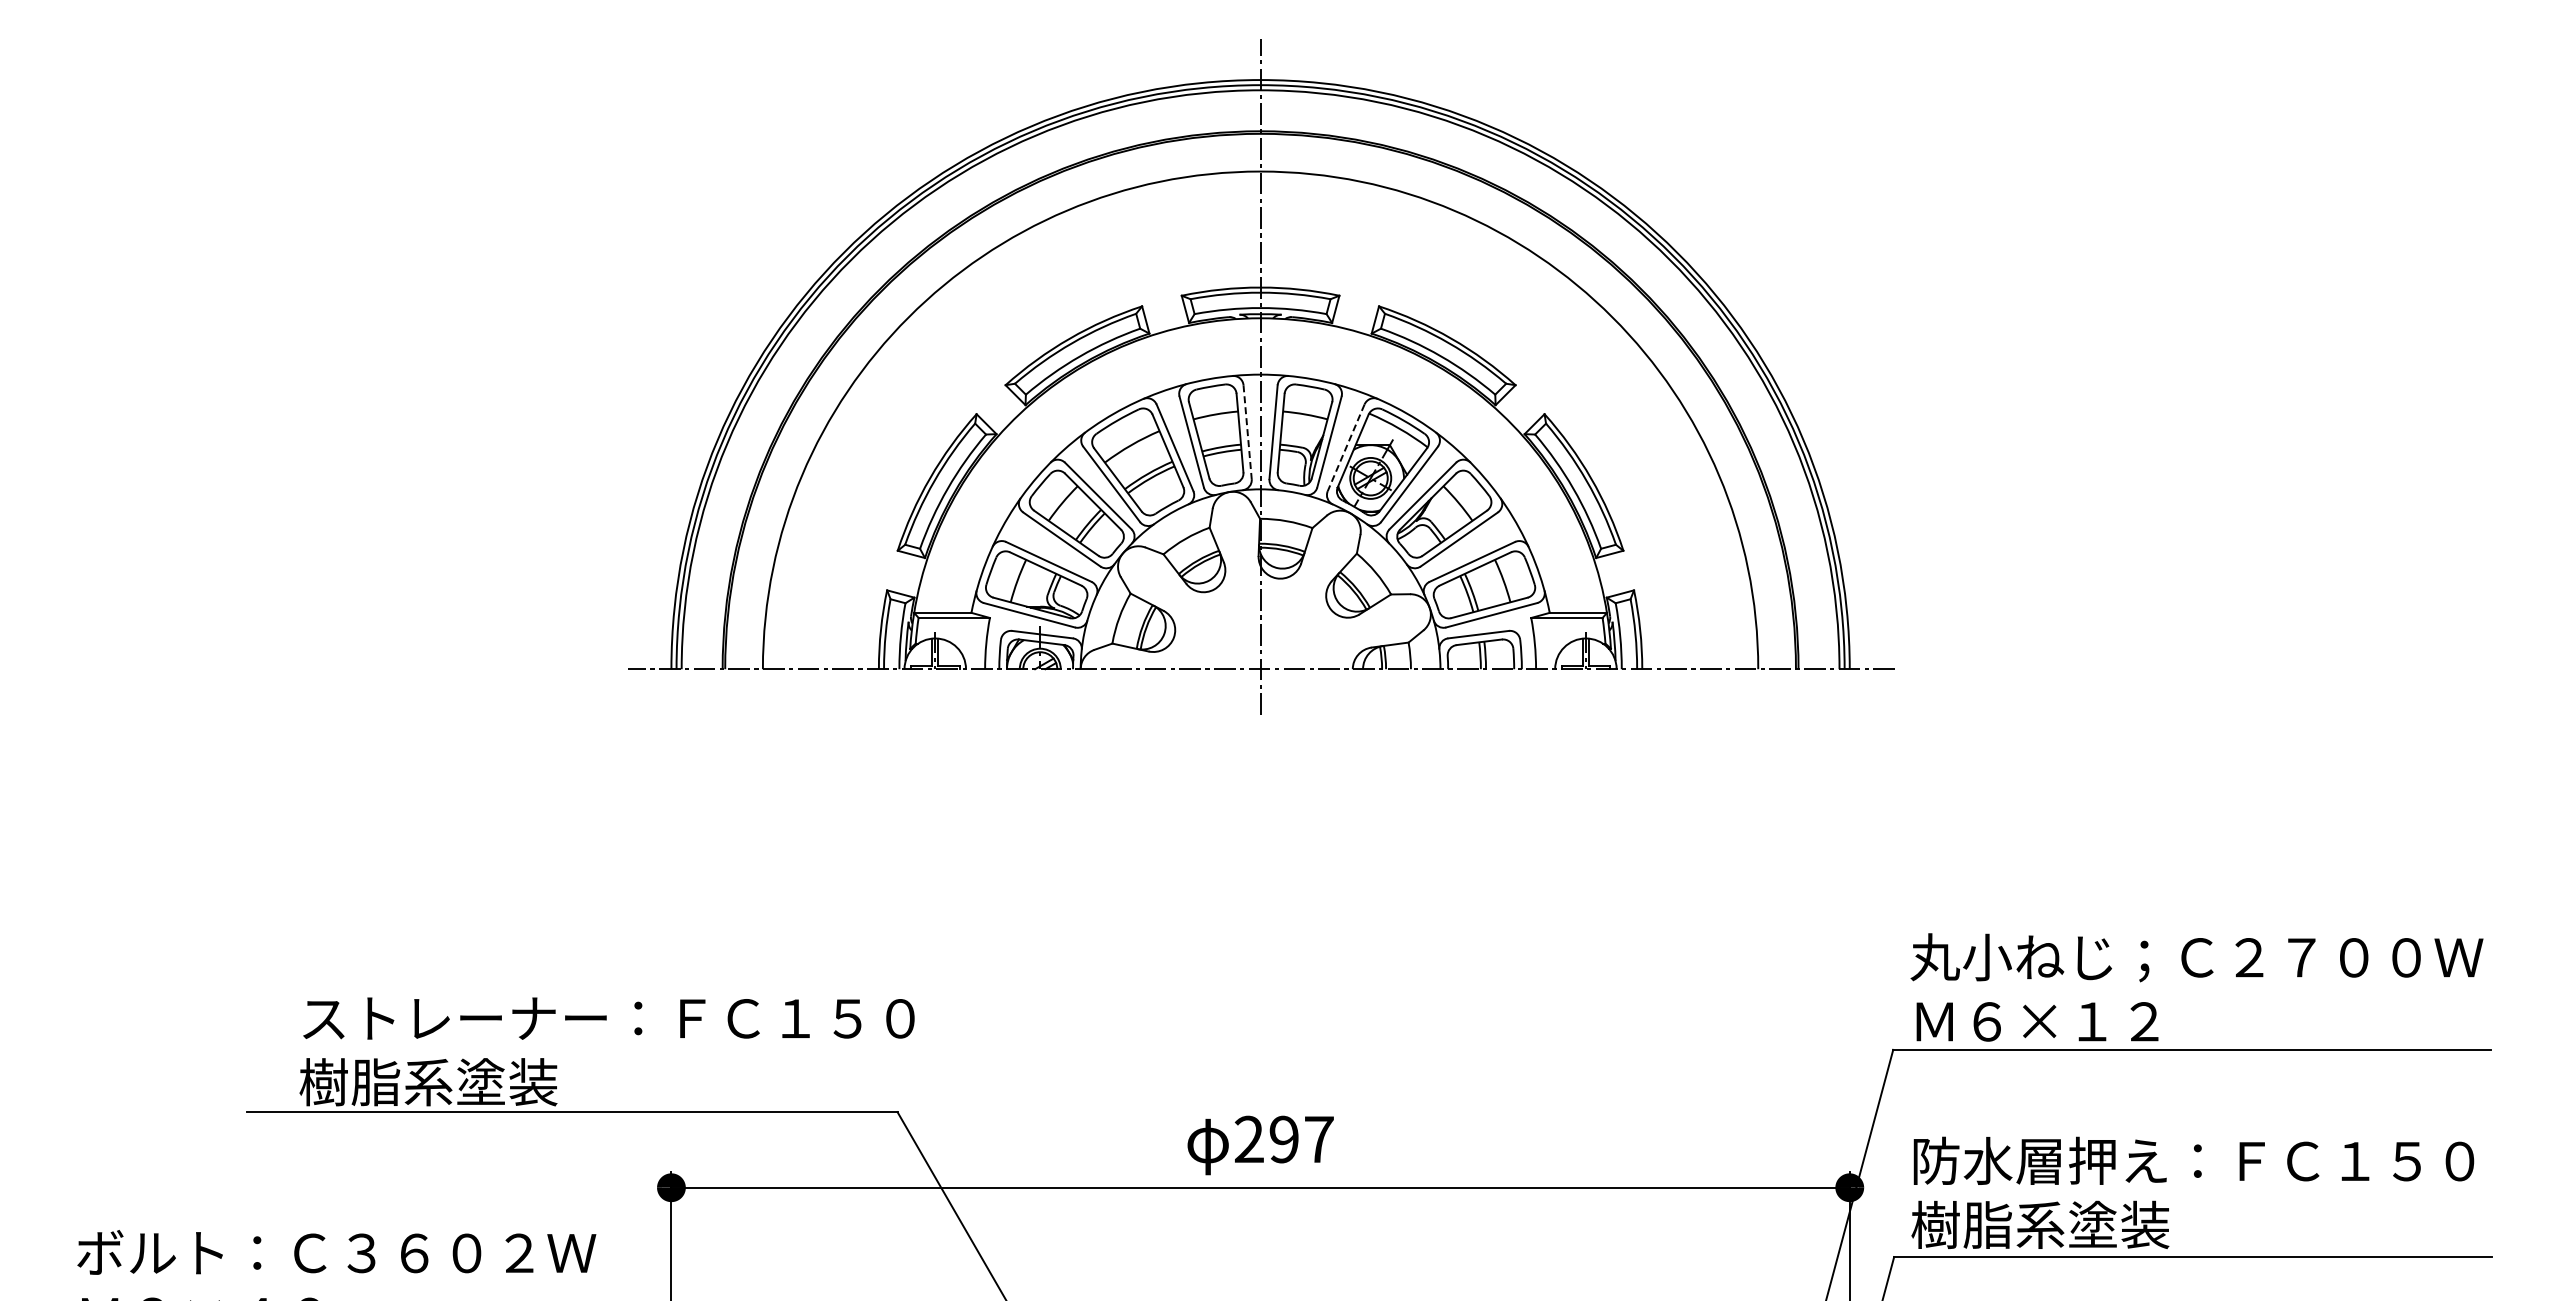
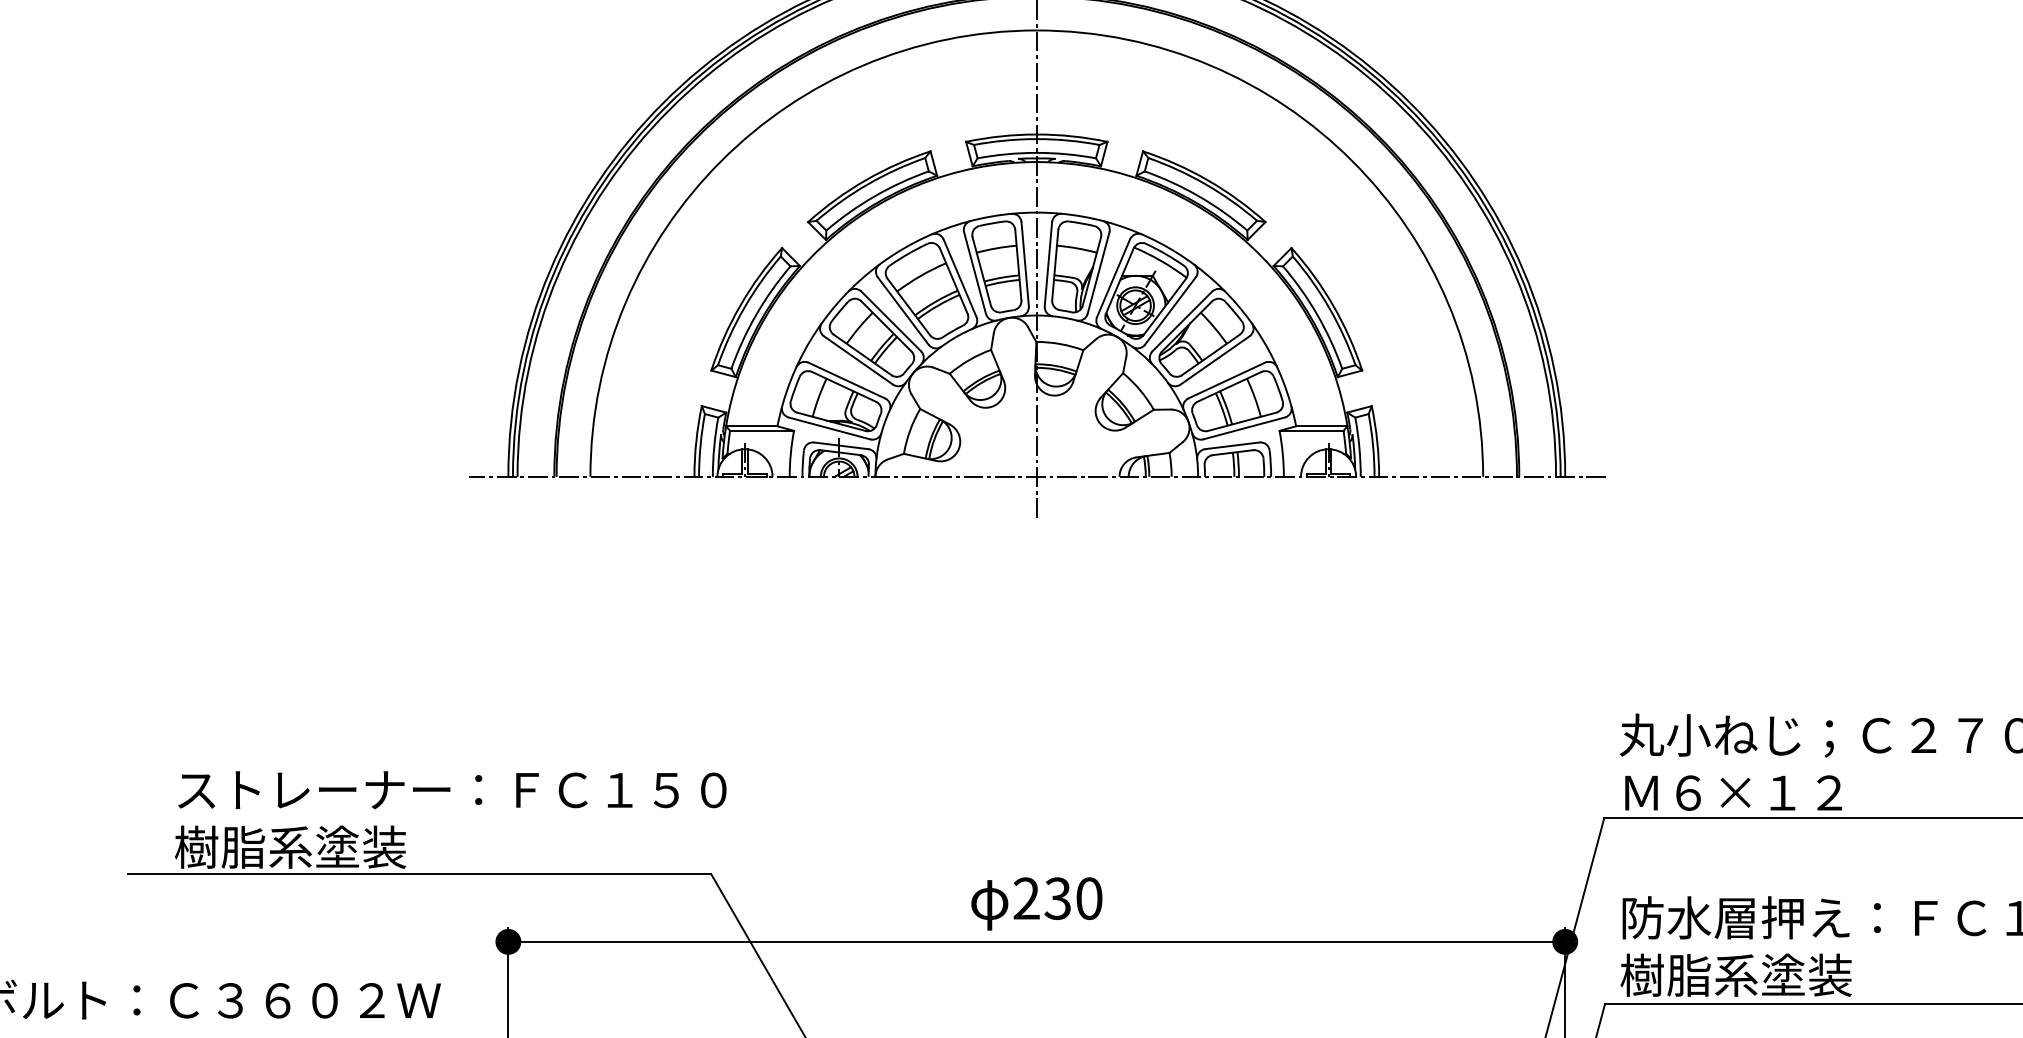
line: (1247, 432) -> (1025, 264), dashed -> solid
line: (1345, 448) -> (1112, 278), dashed -> solid
text: (1301, 1139) -> (1073, 898), 297 -> 230

